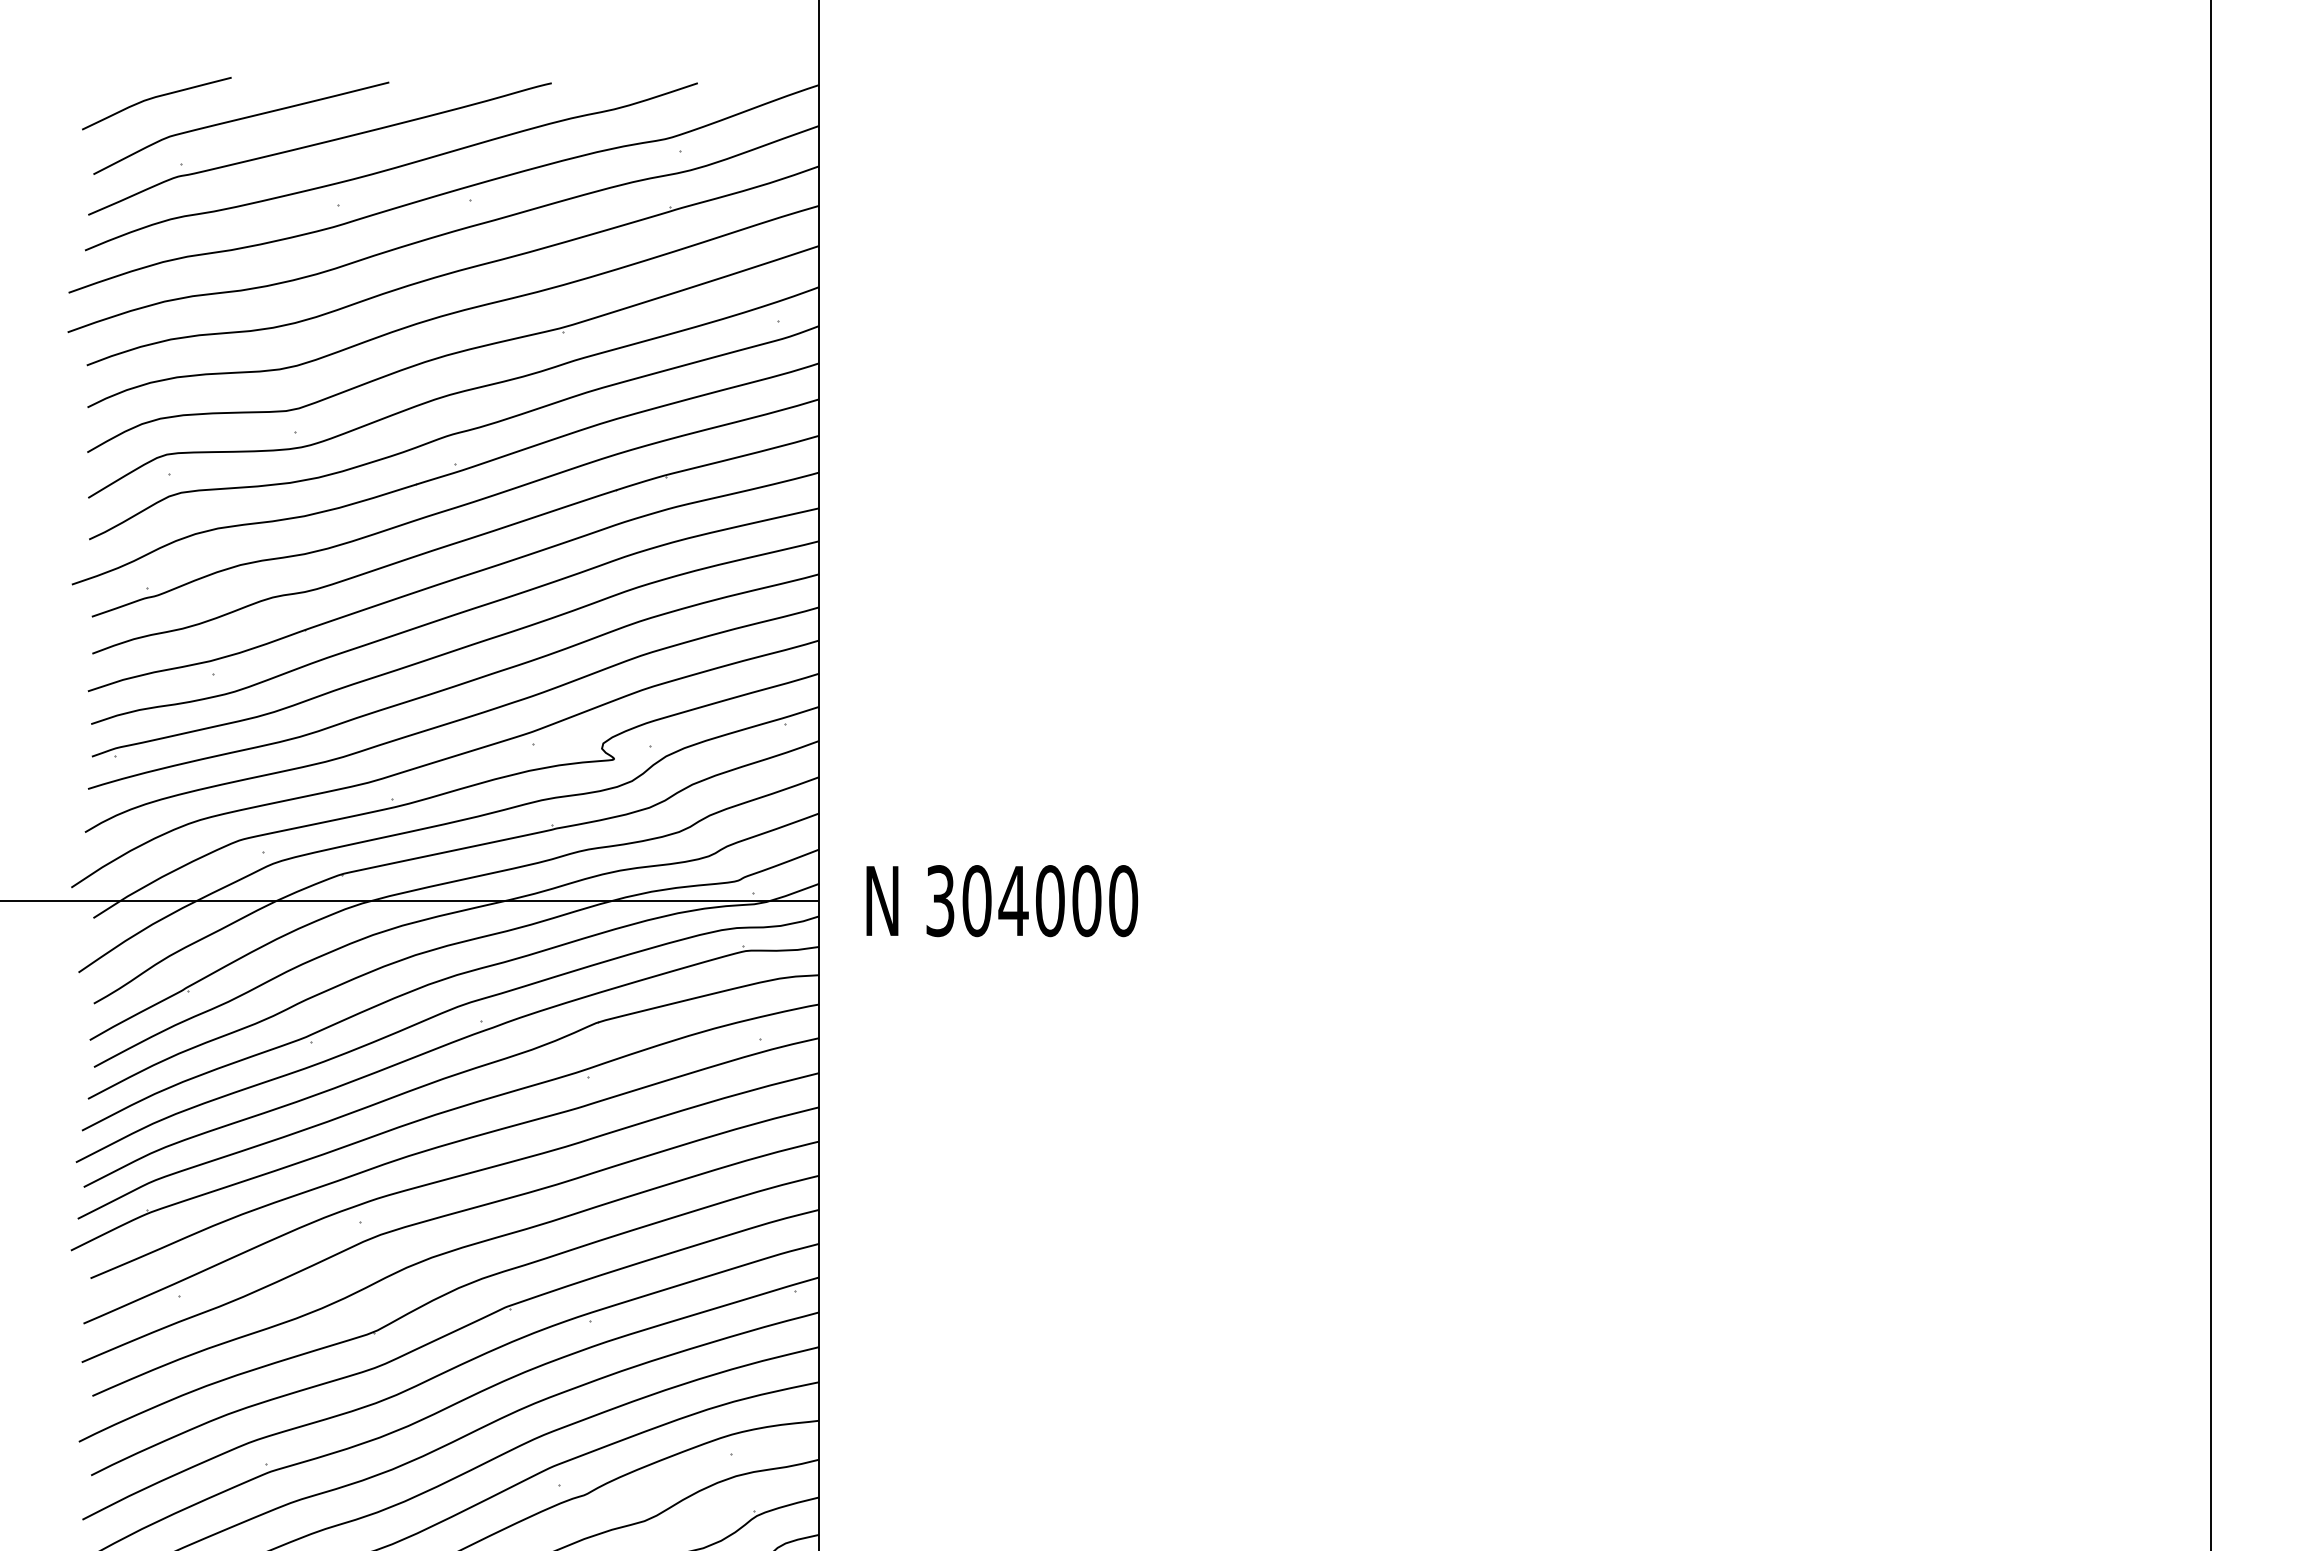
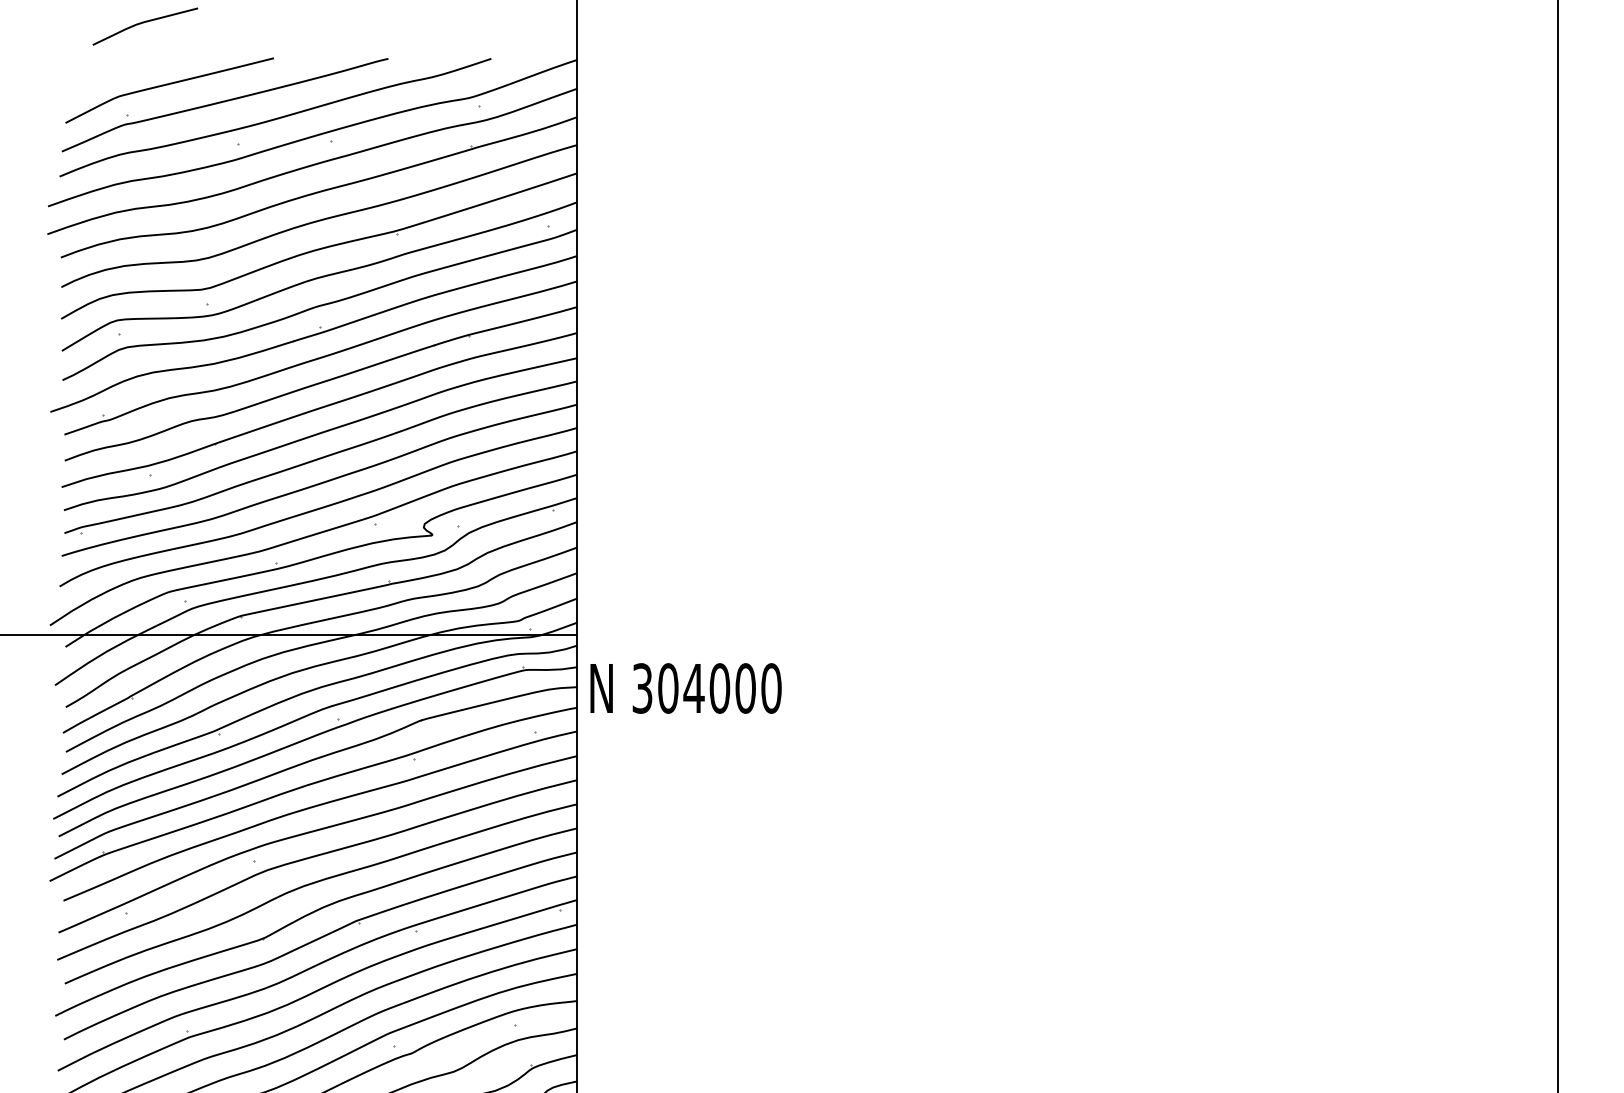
curve: (155, 98) -> (144, 23), moved
text: (1001, 901) -> (685, 688), moved

